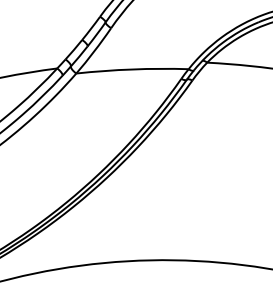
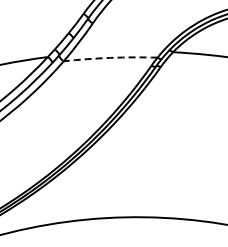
arc: (132, 68) -> (110, 57), solid -> dashed

